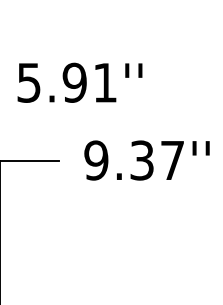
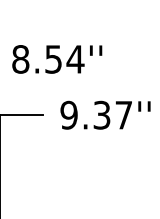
text: (67, 82) -> (48, 59), 5.91'' -> 8.54''

